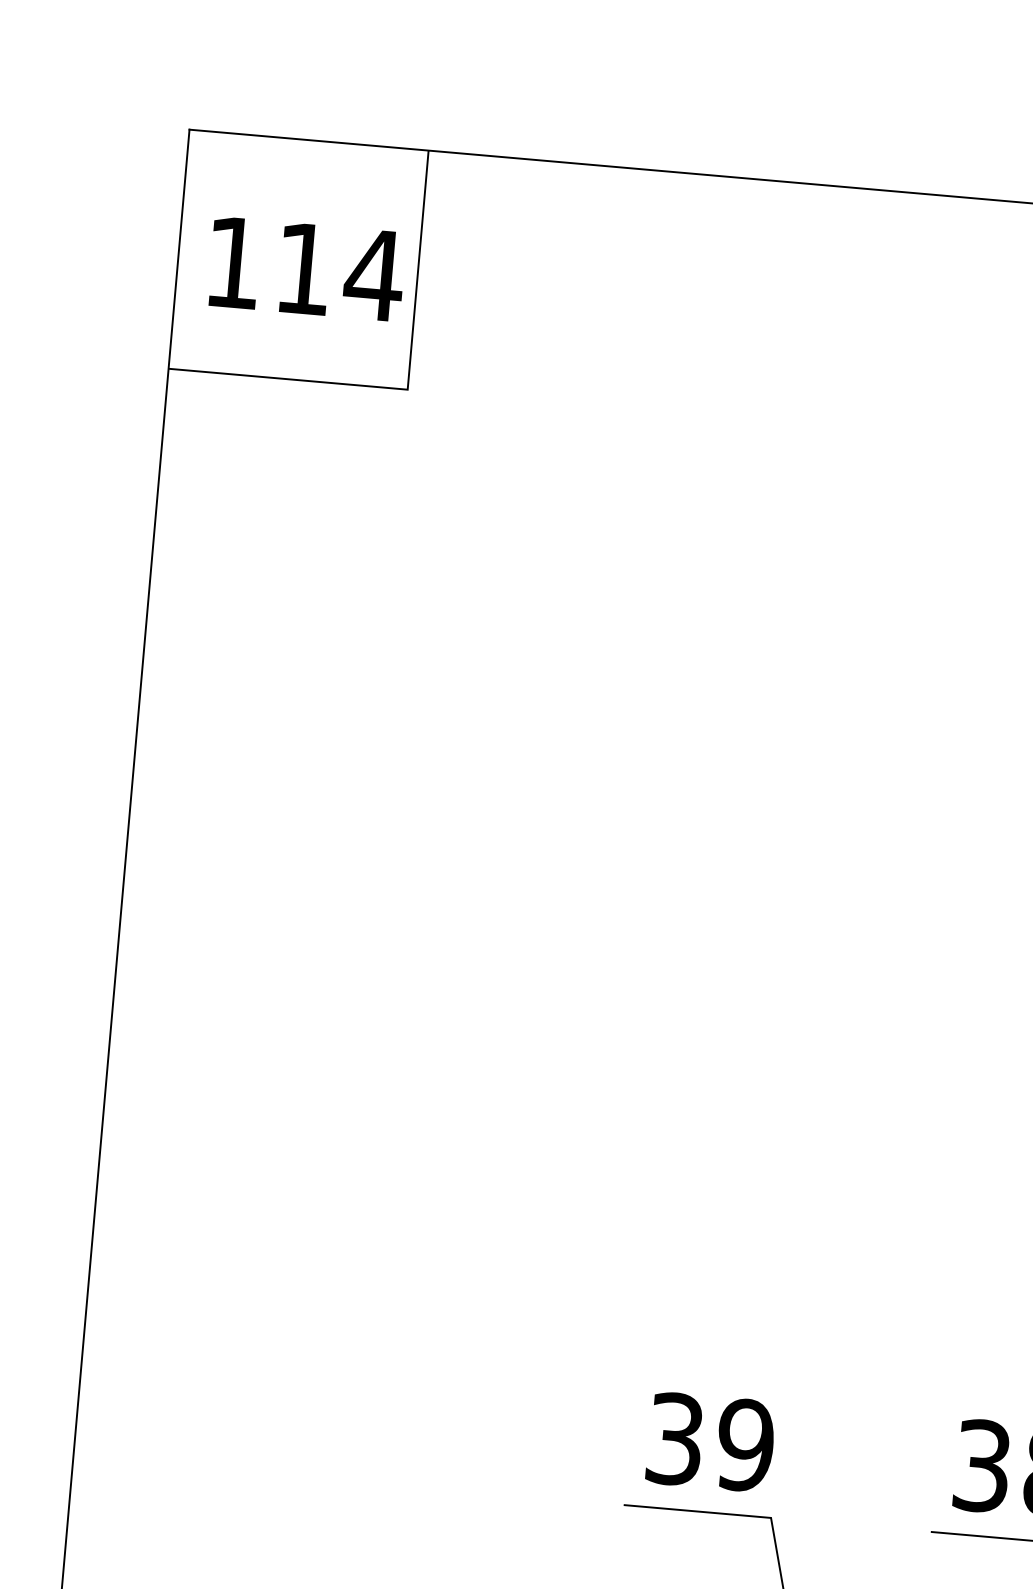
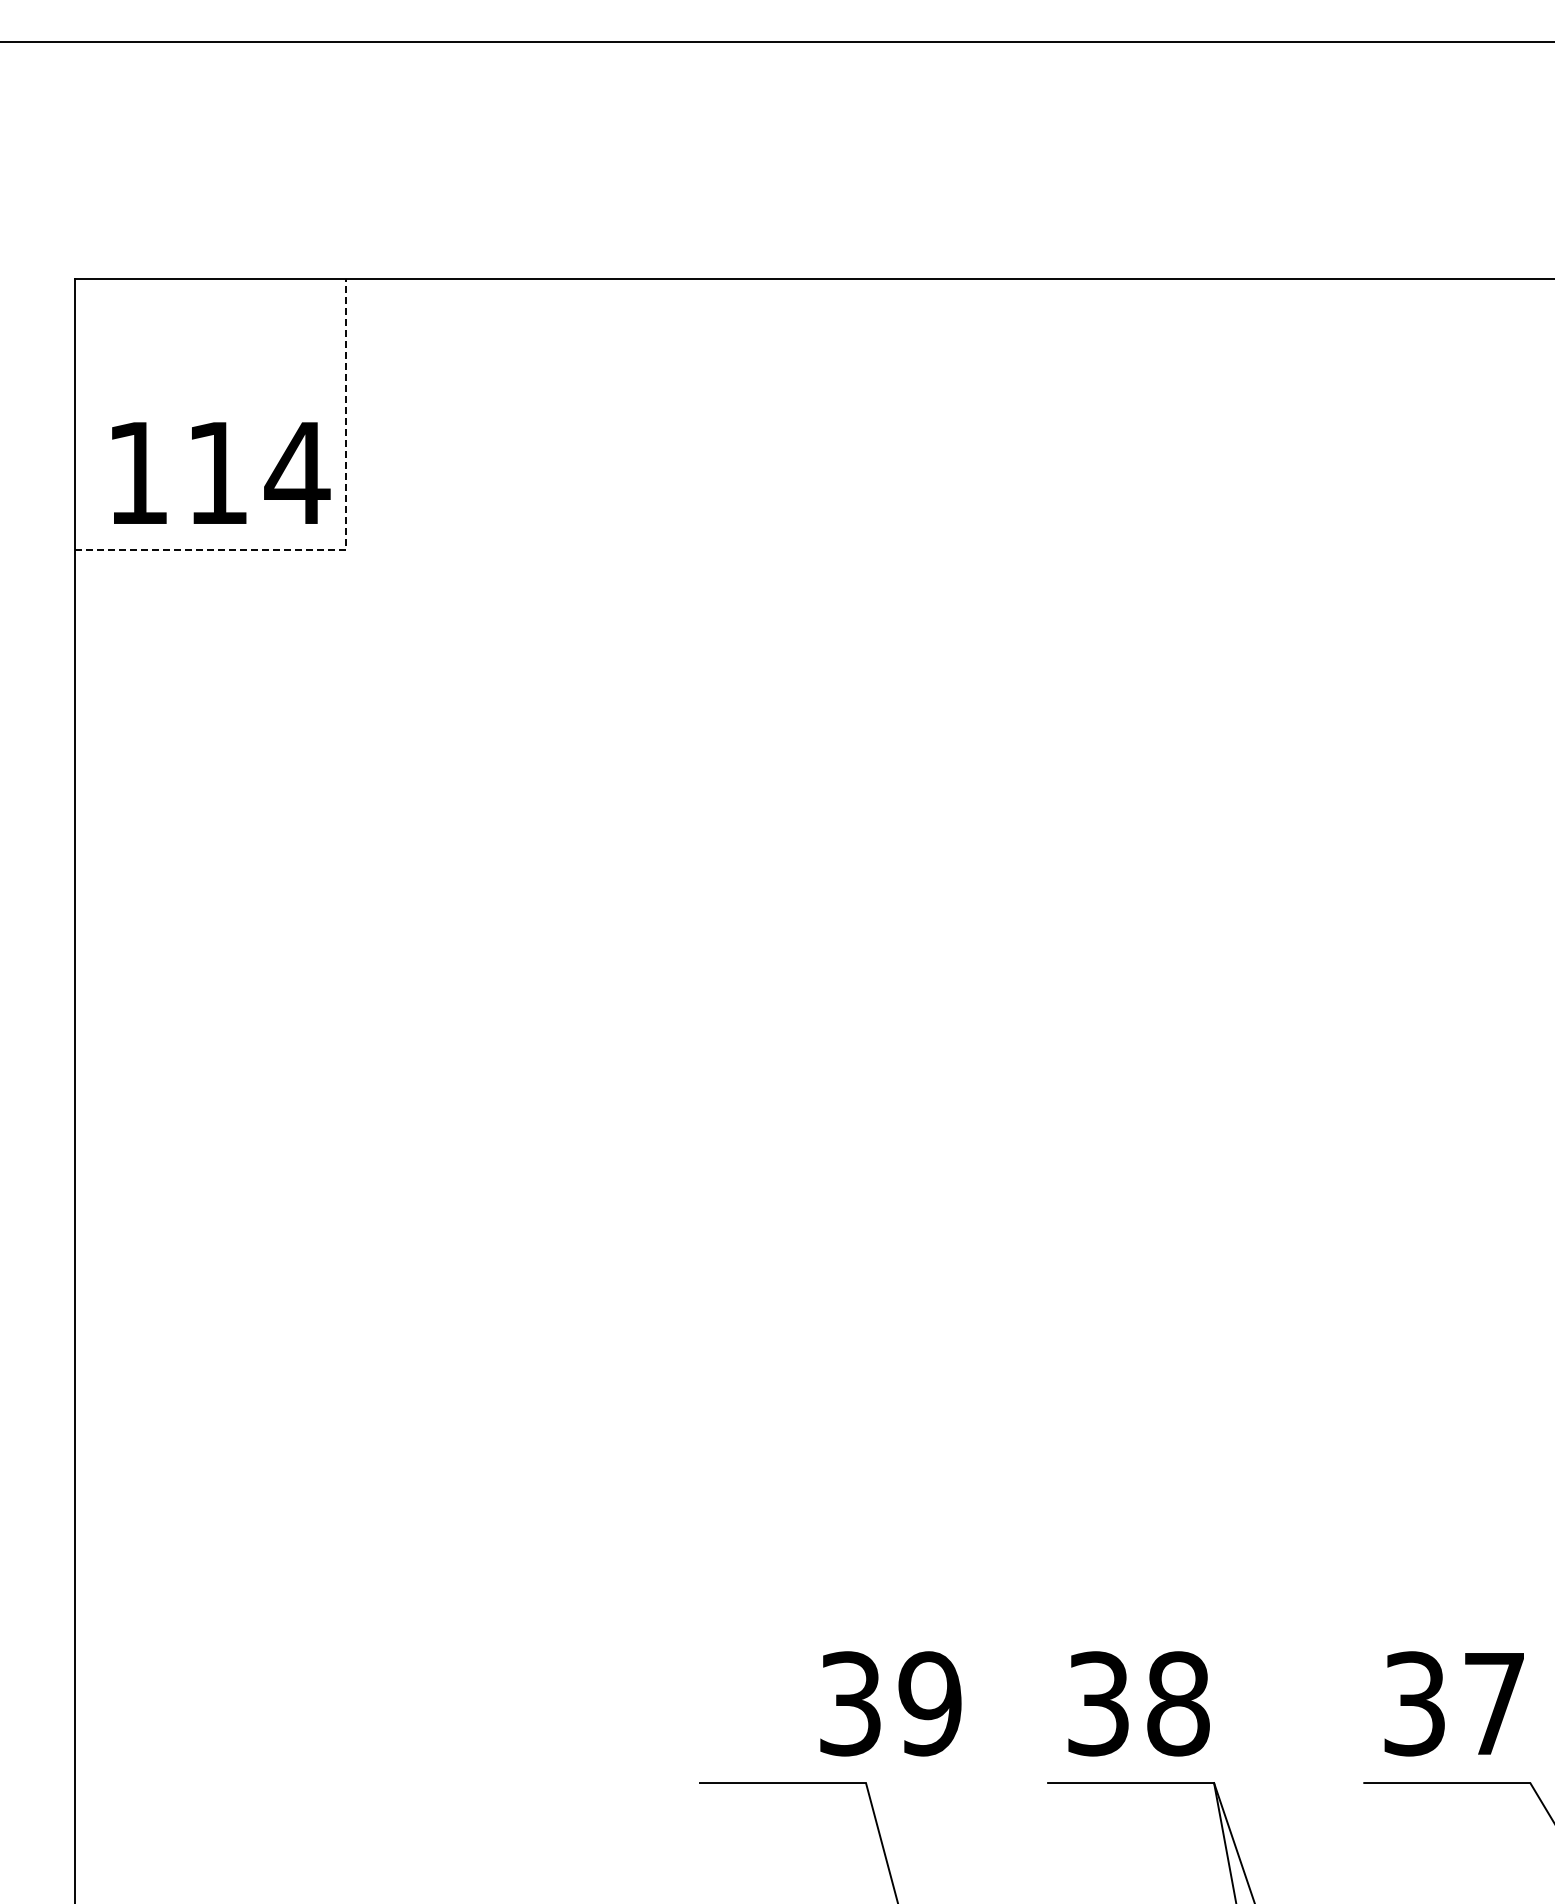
text: (307, 268) -> (221, 472), moved
line: (407, 389) -> (346, 549), solid -> dashed
text: (710, 1441) -> (890, 1703), moved

